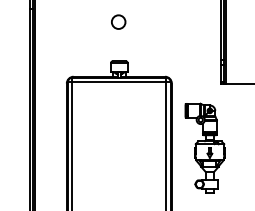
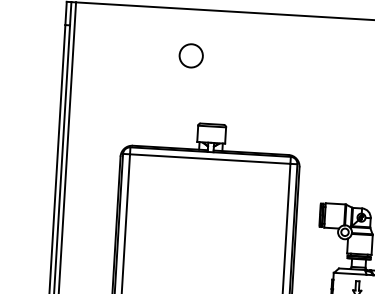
circle: (118, 21) -> (191, 54), moved

